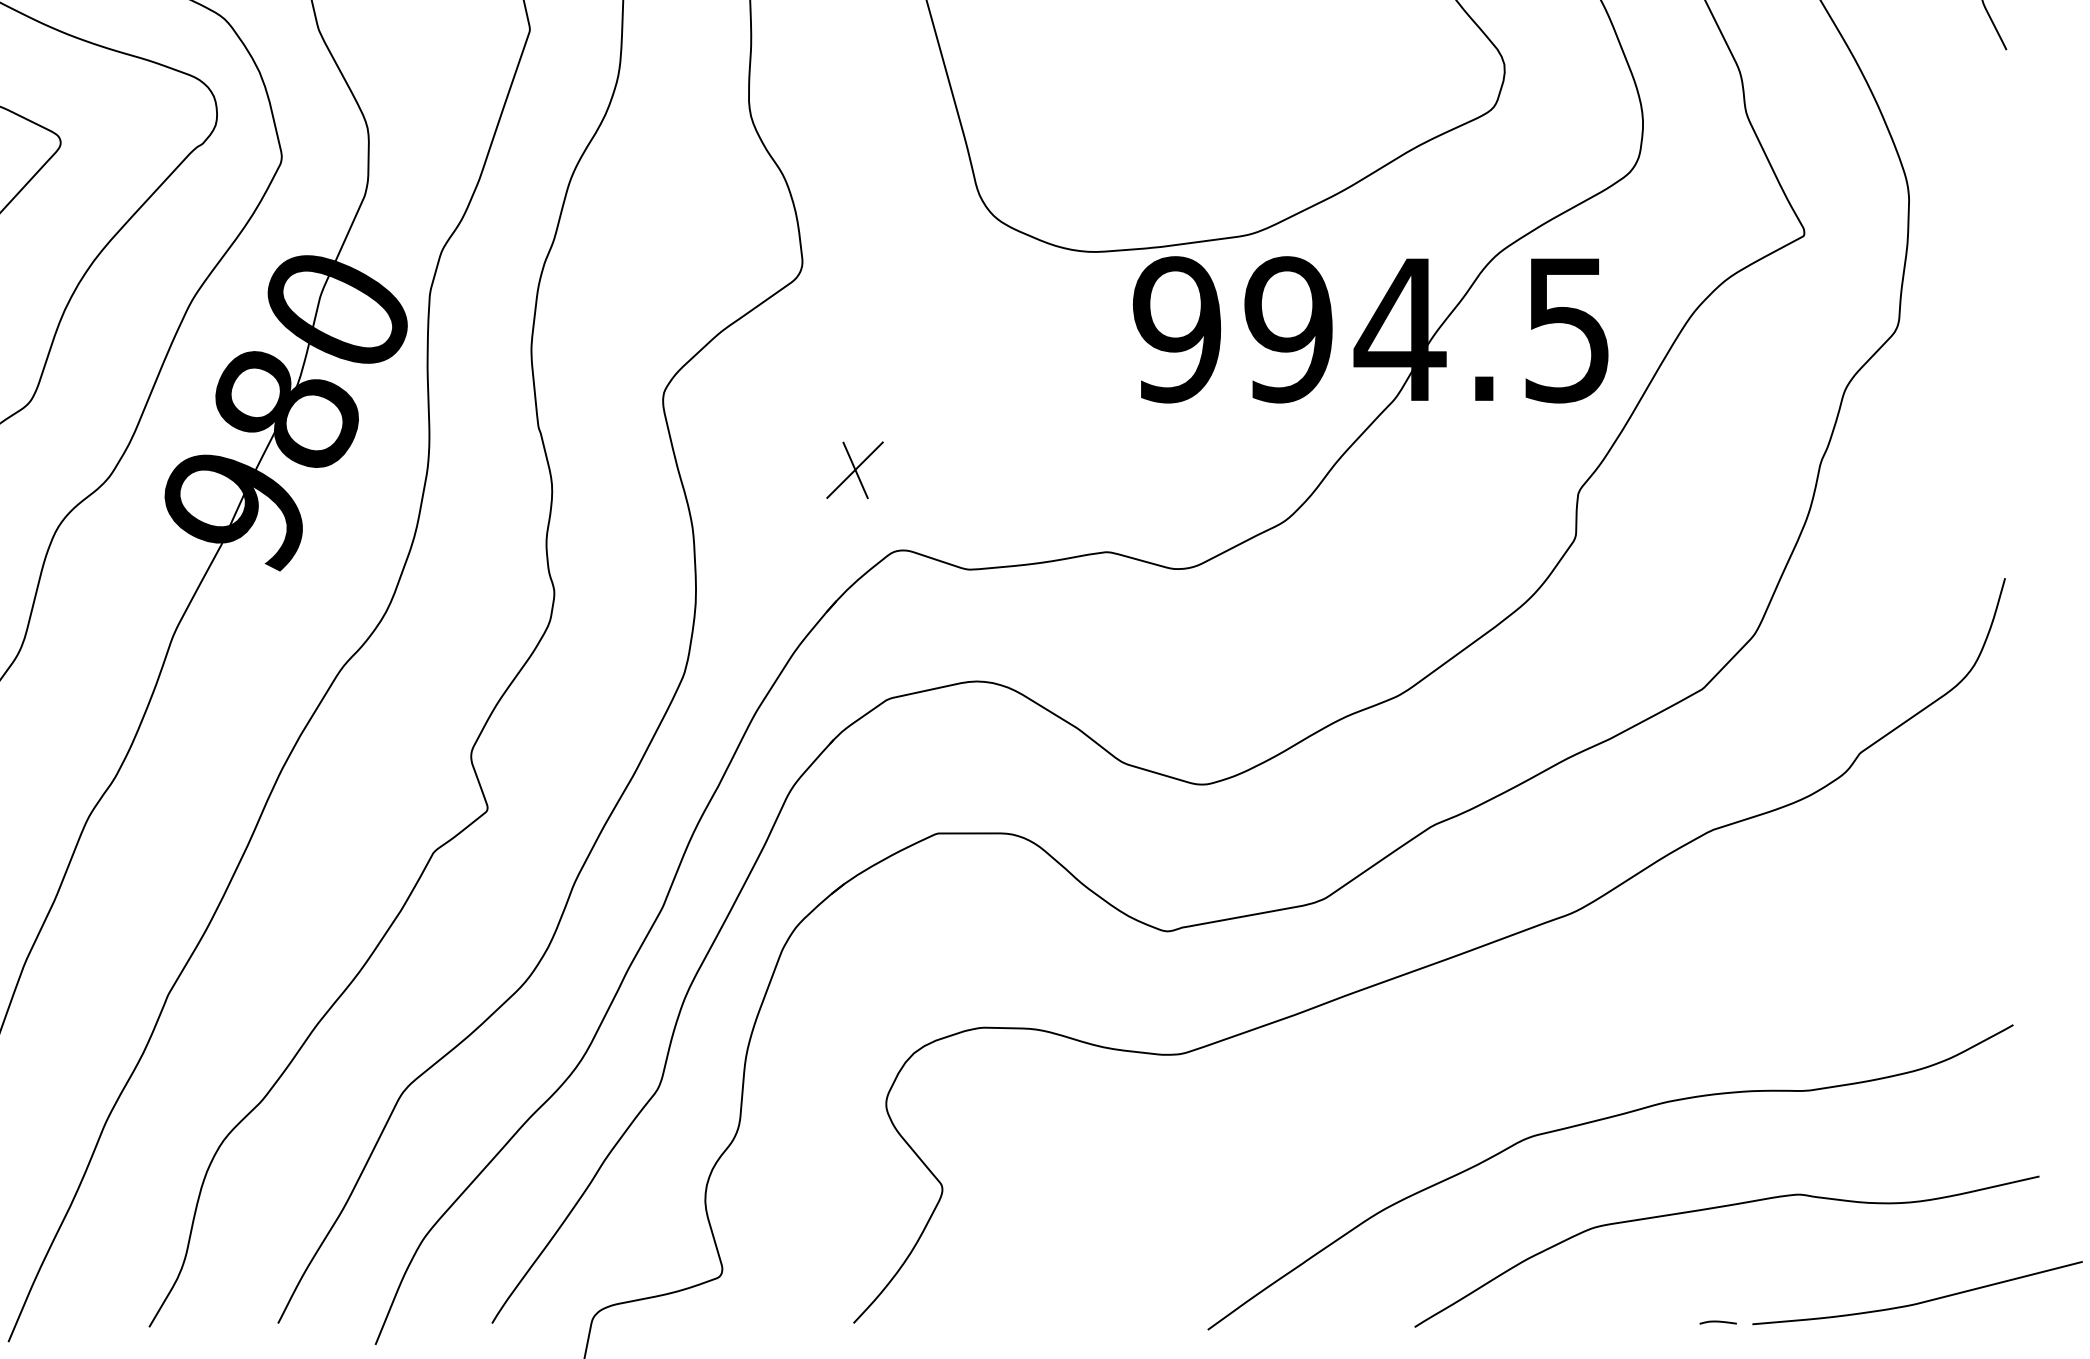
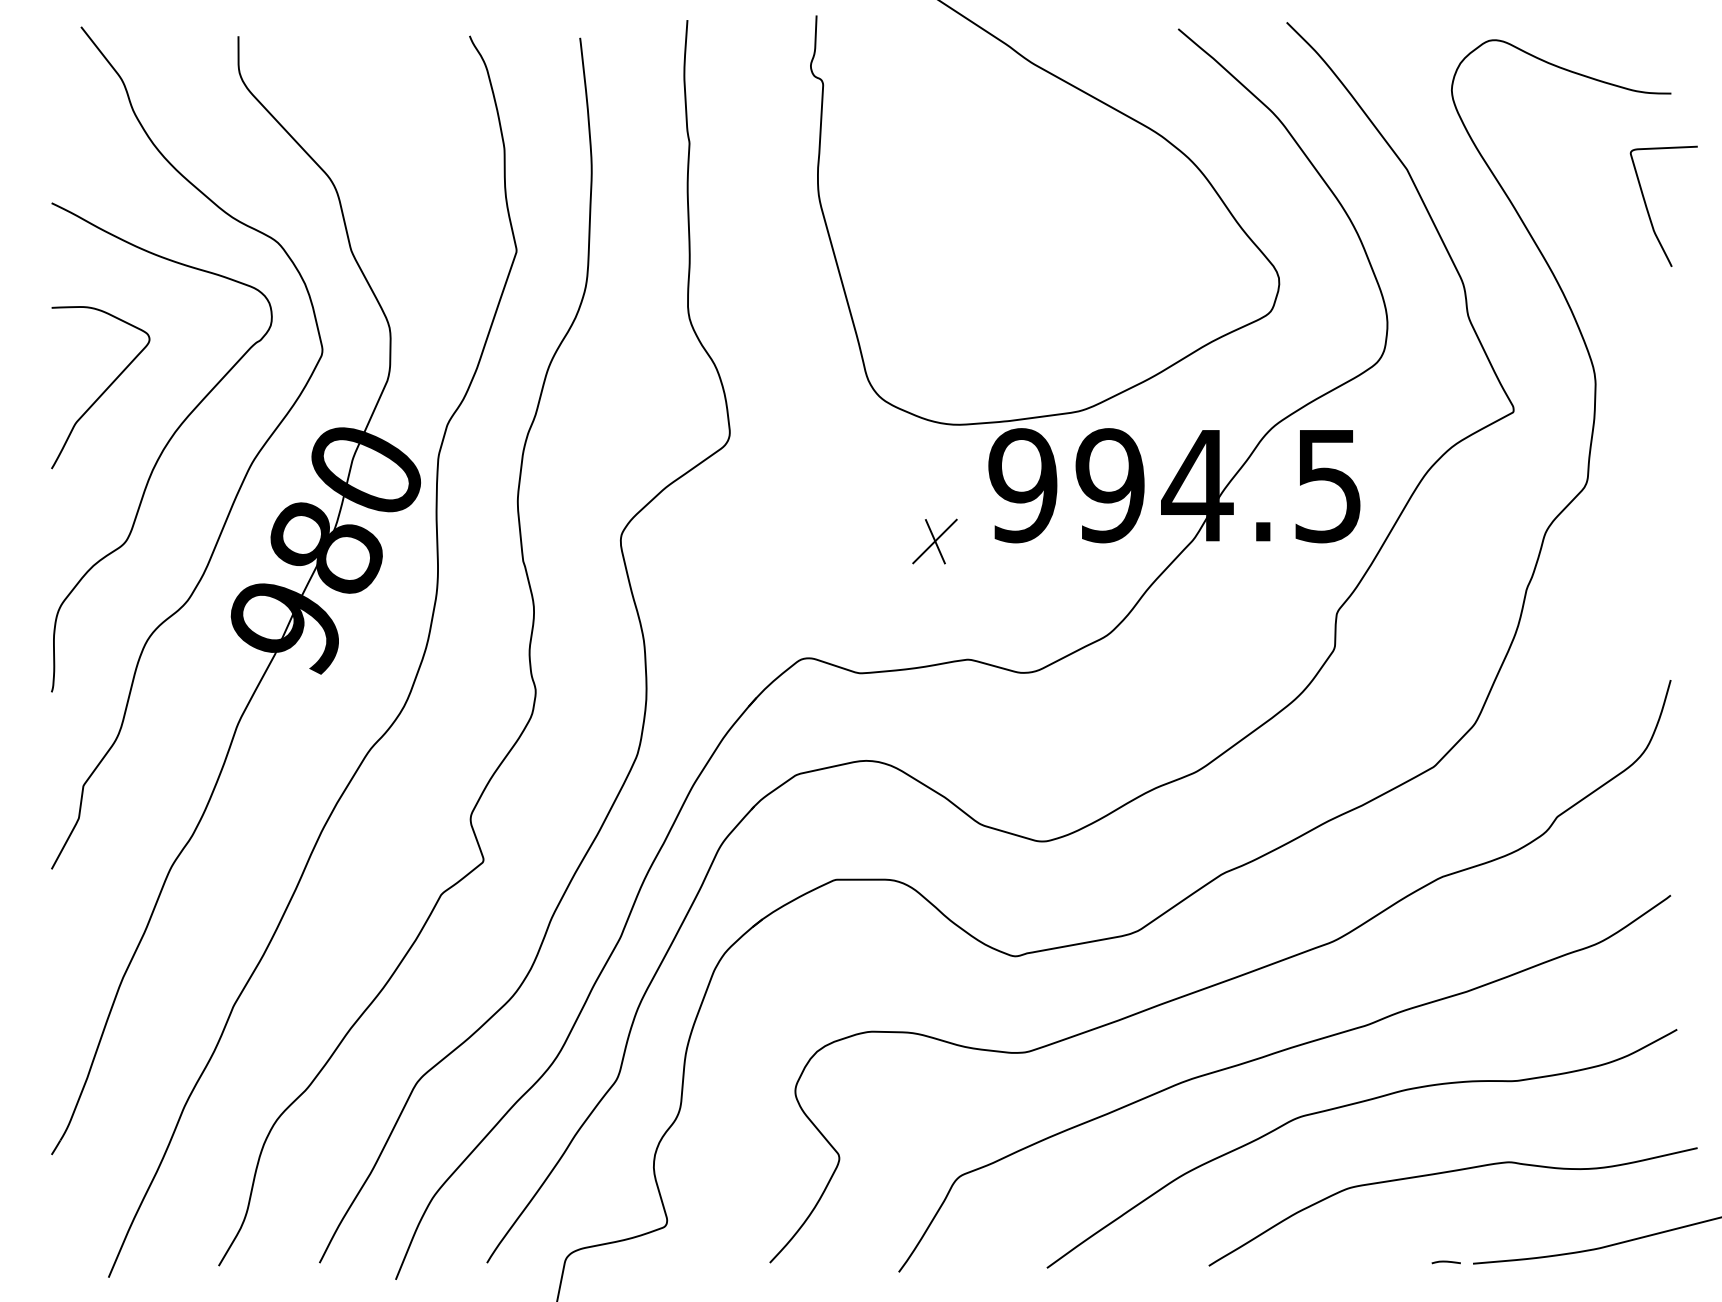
part: (854, 470) -> (934, 541), moved
curve: (1498, 1056) -> (1274, 1054), added

